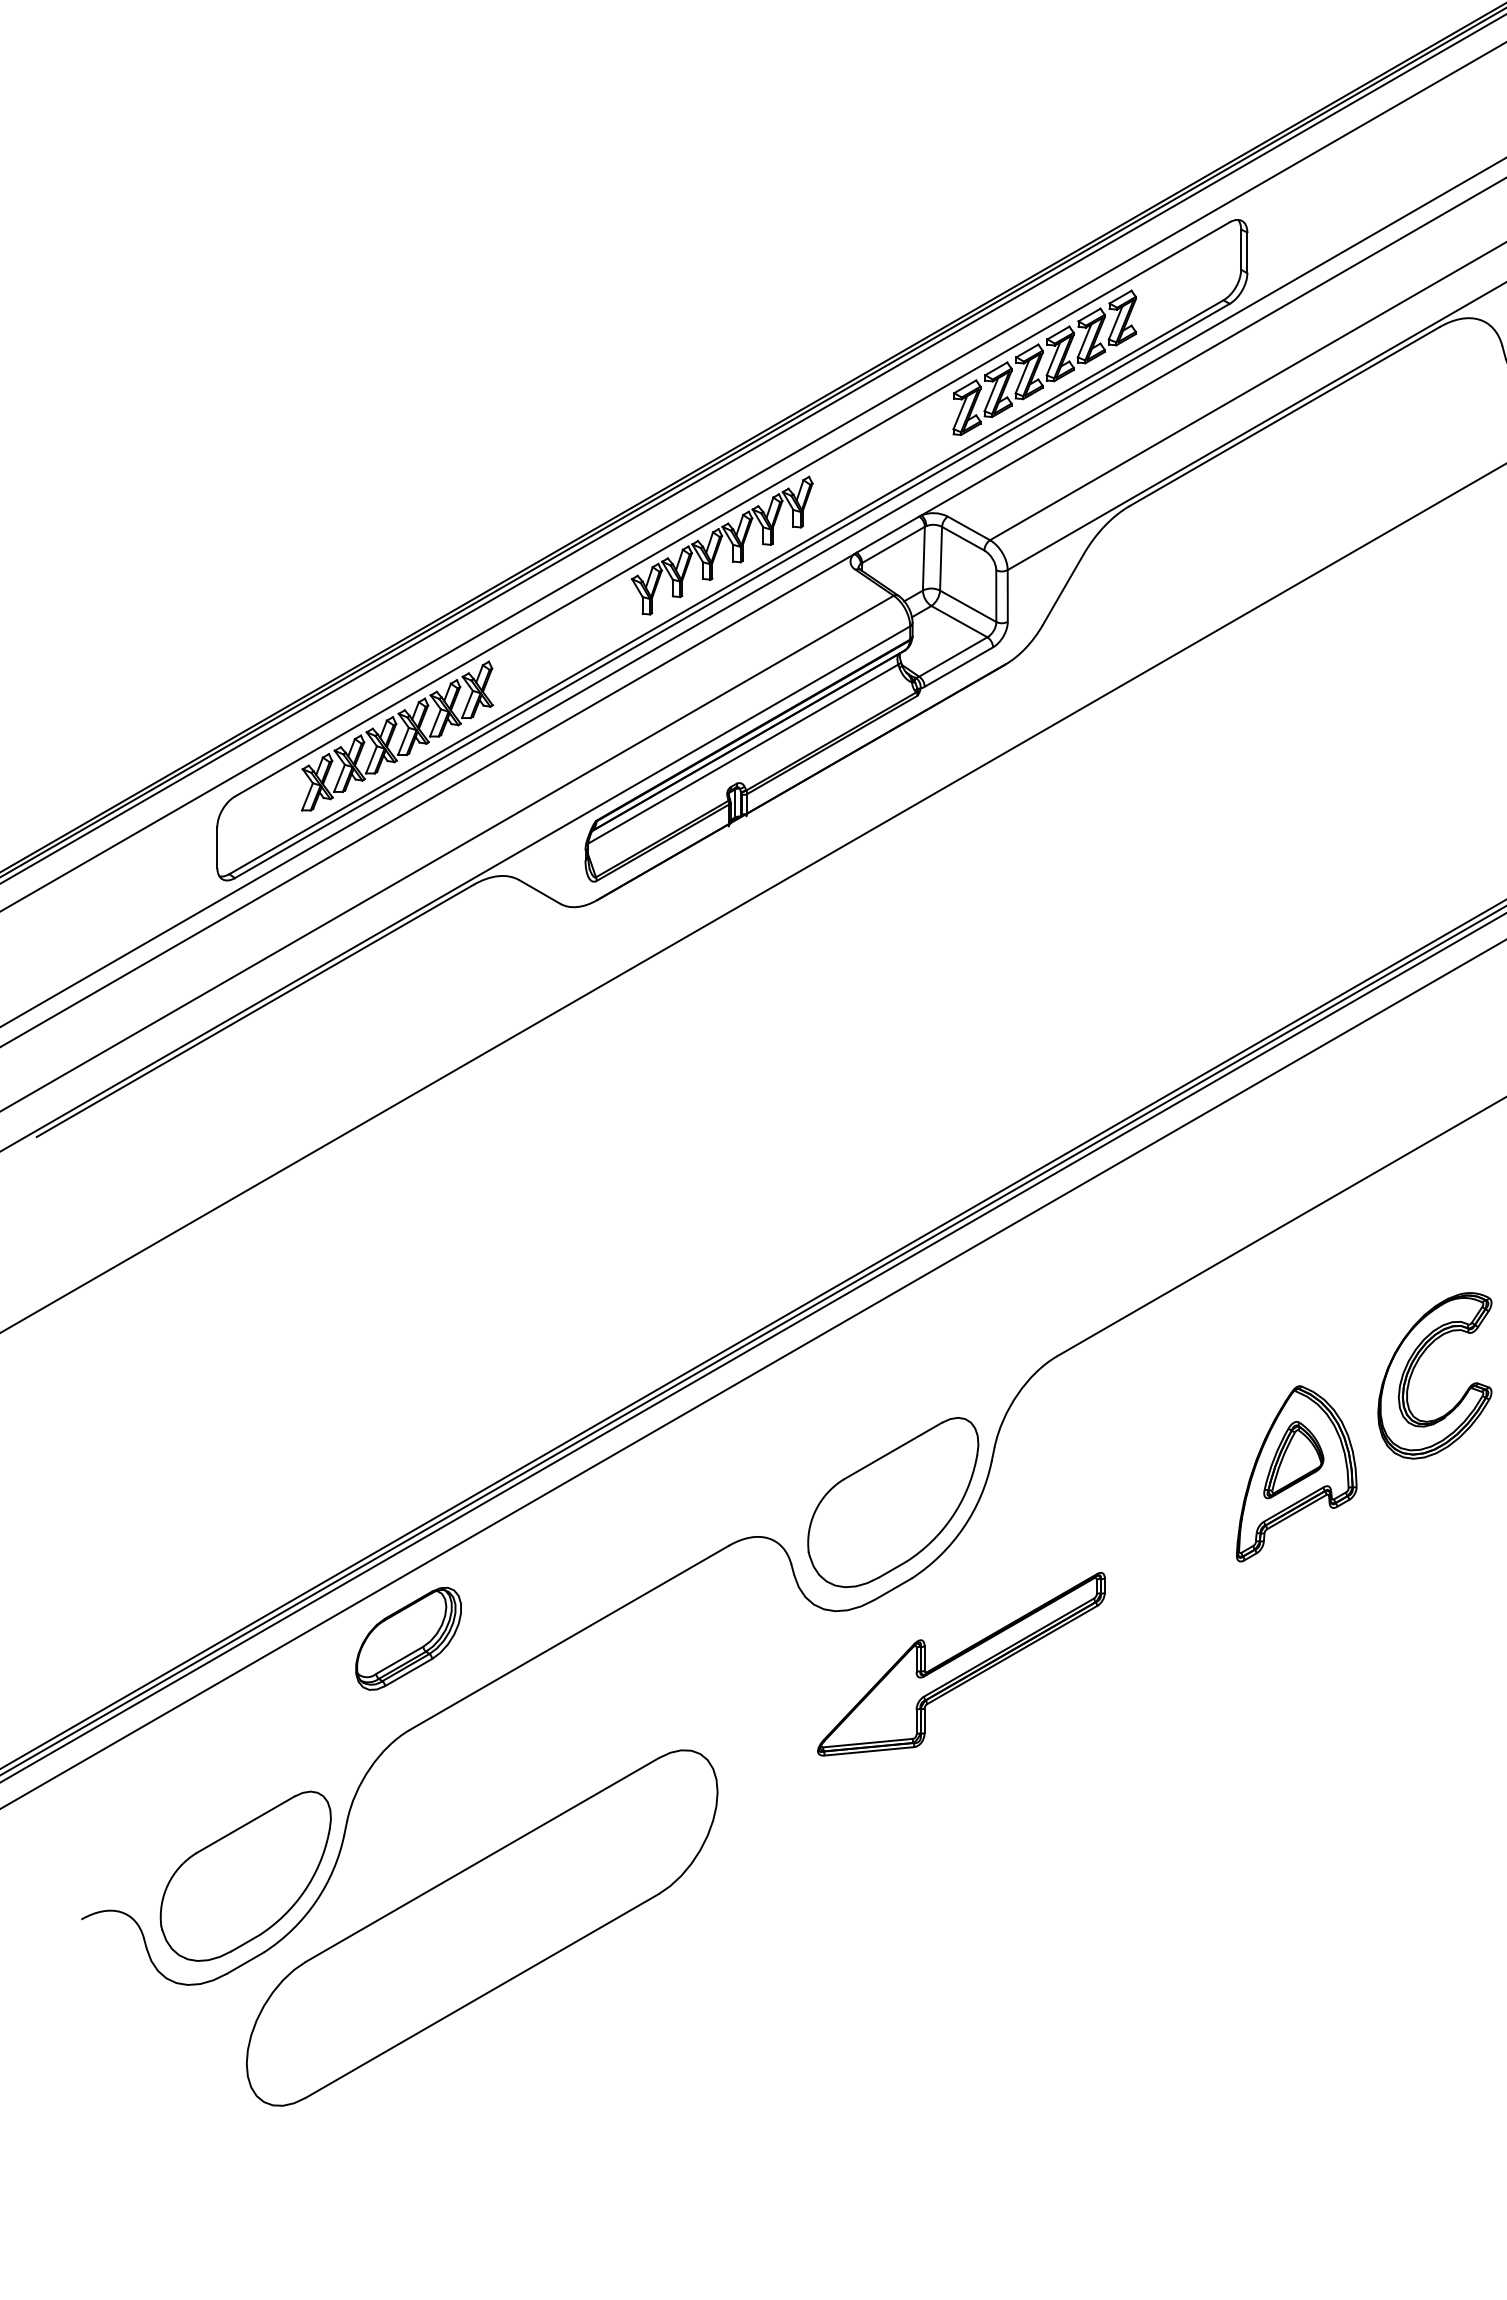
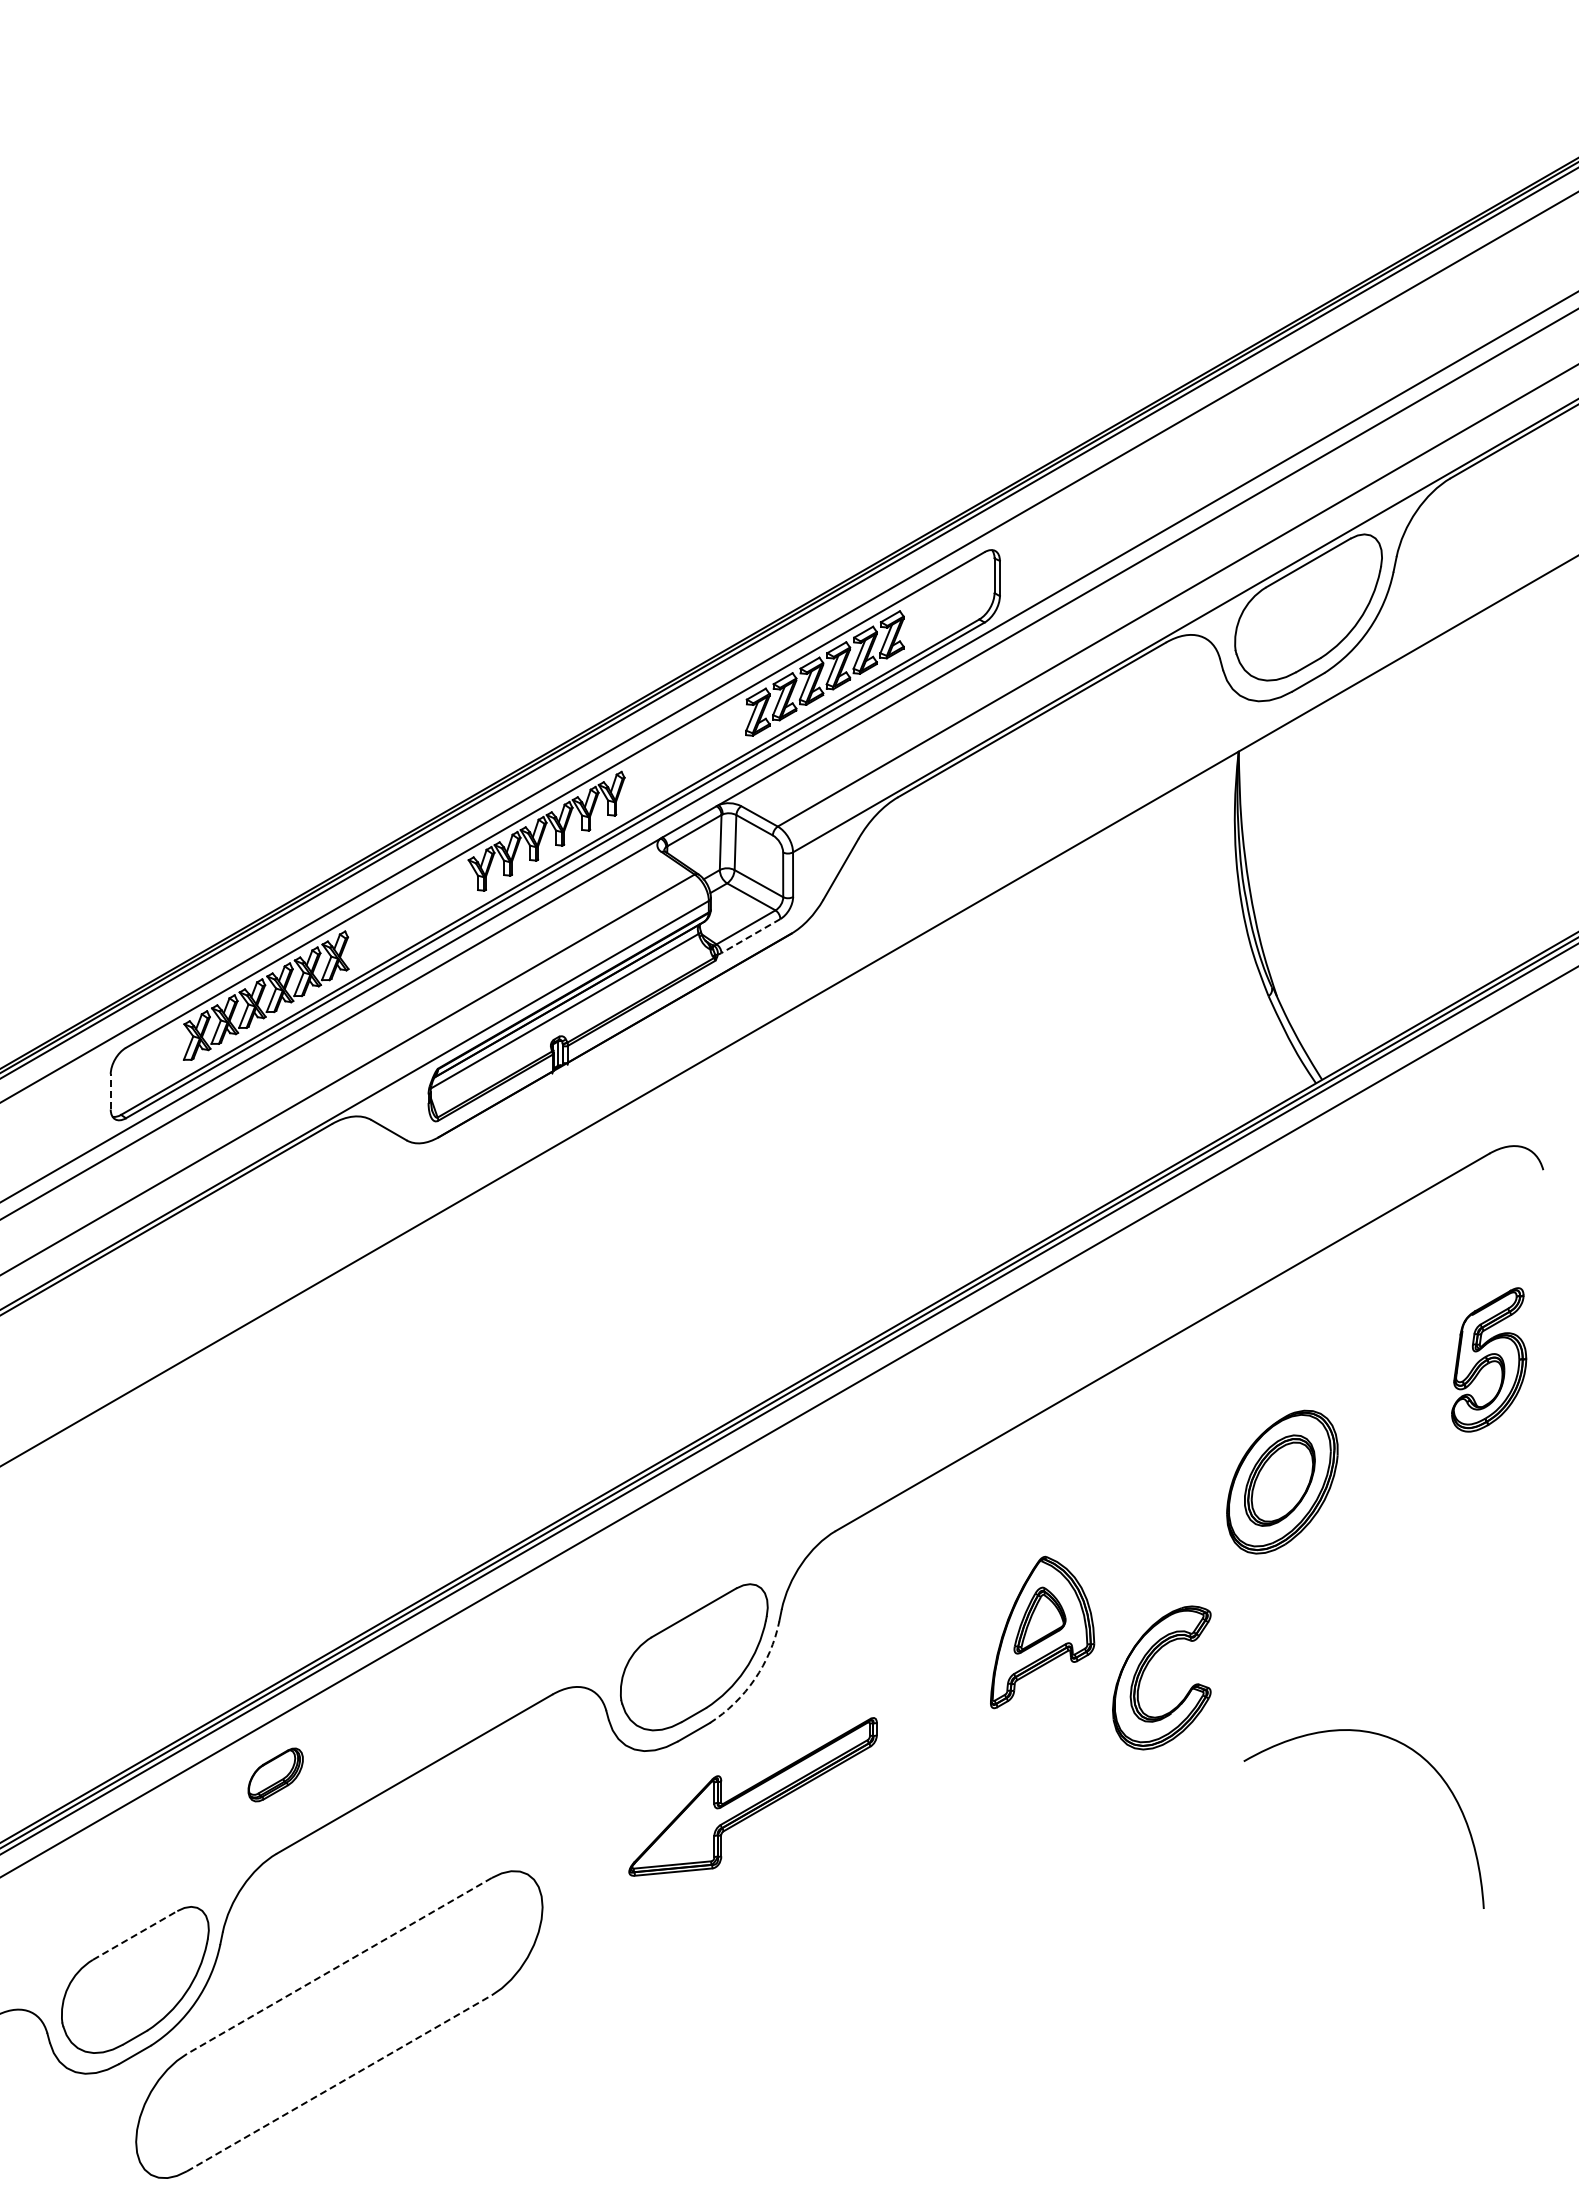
line: (958, 667) -> (750, 936), solid -> dashed
line: (217, 847) -> (110, 1091), solid -> dashed
part: (1416, 1367) -> (1145, 1670), moved
arc: (963, 1528) -> (754, 1679), solid -> dashed
part: (408, 1638) -> (275, 1774), size x0.6
line: (246, 1824) -> (135, 1935), solid -> dashed
line: (481, 1860) -> (338, 1966), solid -> dashed
line: (482, 1996) -> (339, 2083), solid -> dashed

